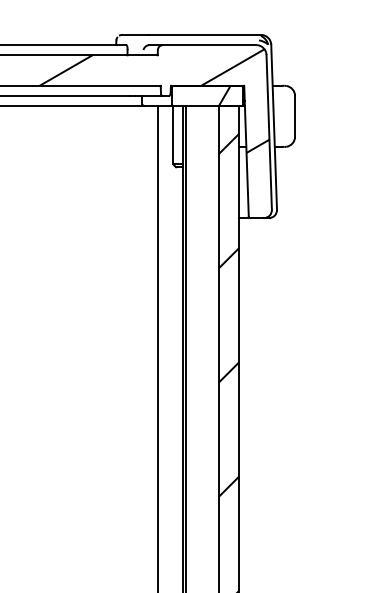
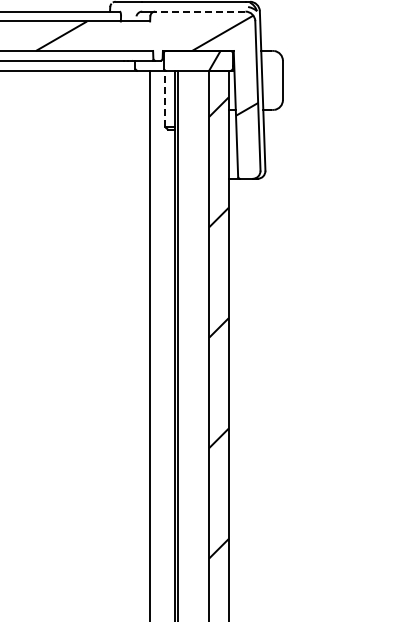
line: (208, 45) -> (199, 11), solid -> dashed
line: (173, 135) -> (165, 98), solid -> dashed

